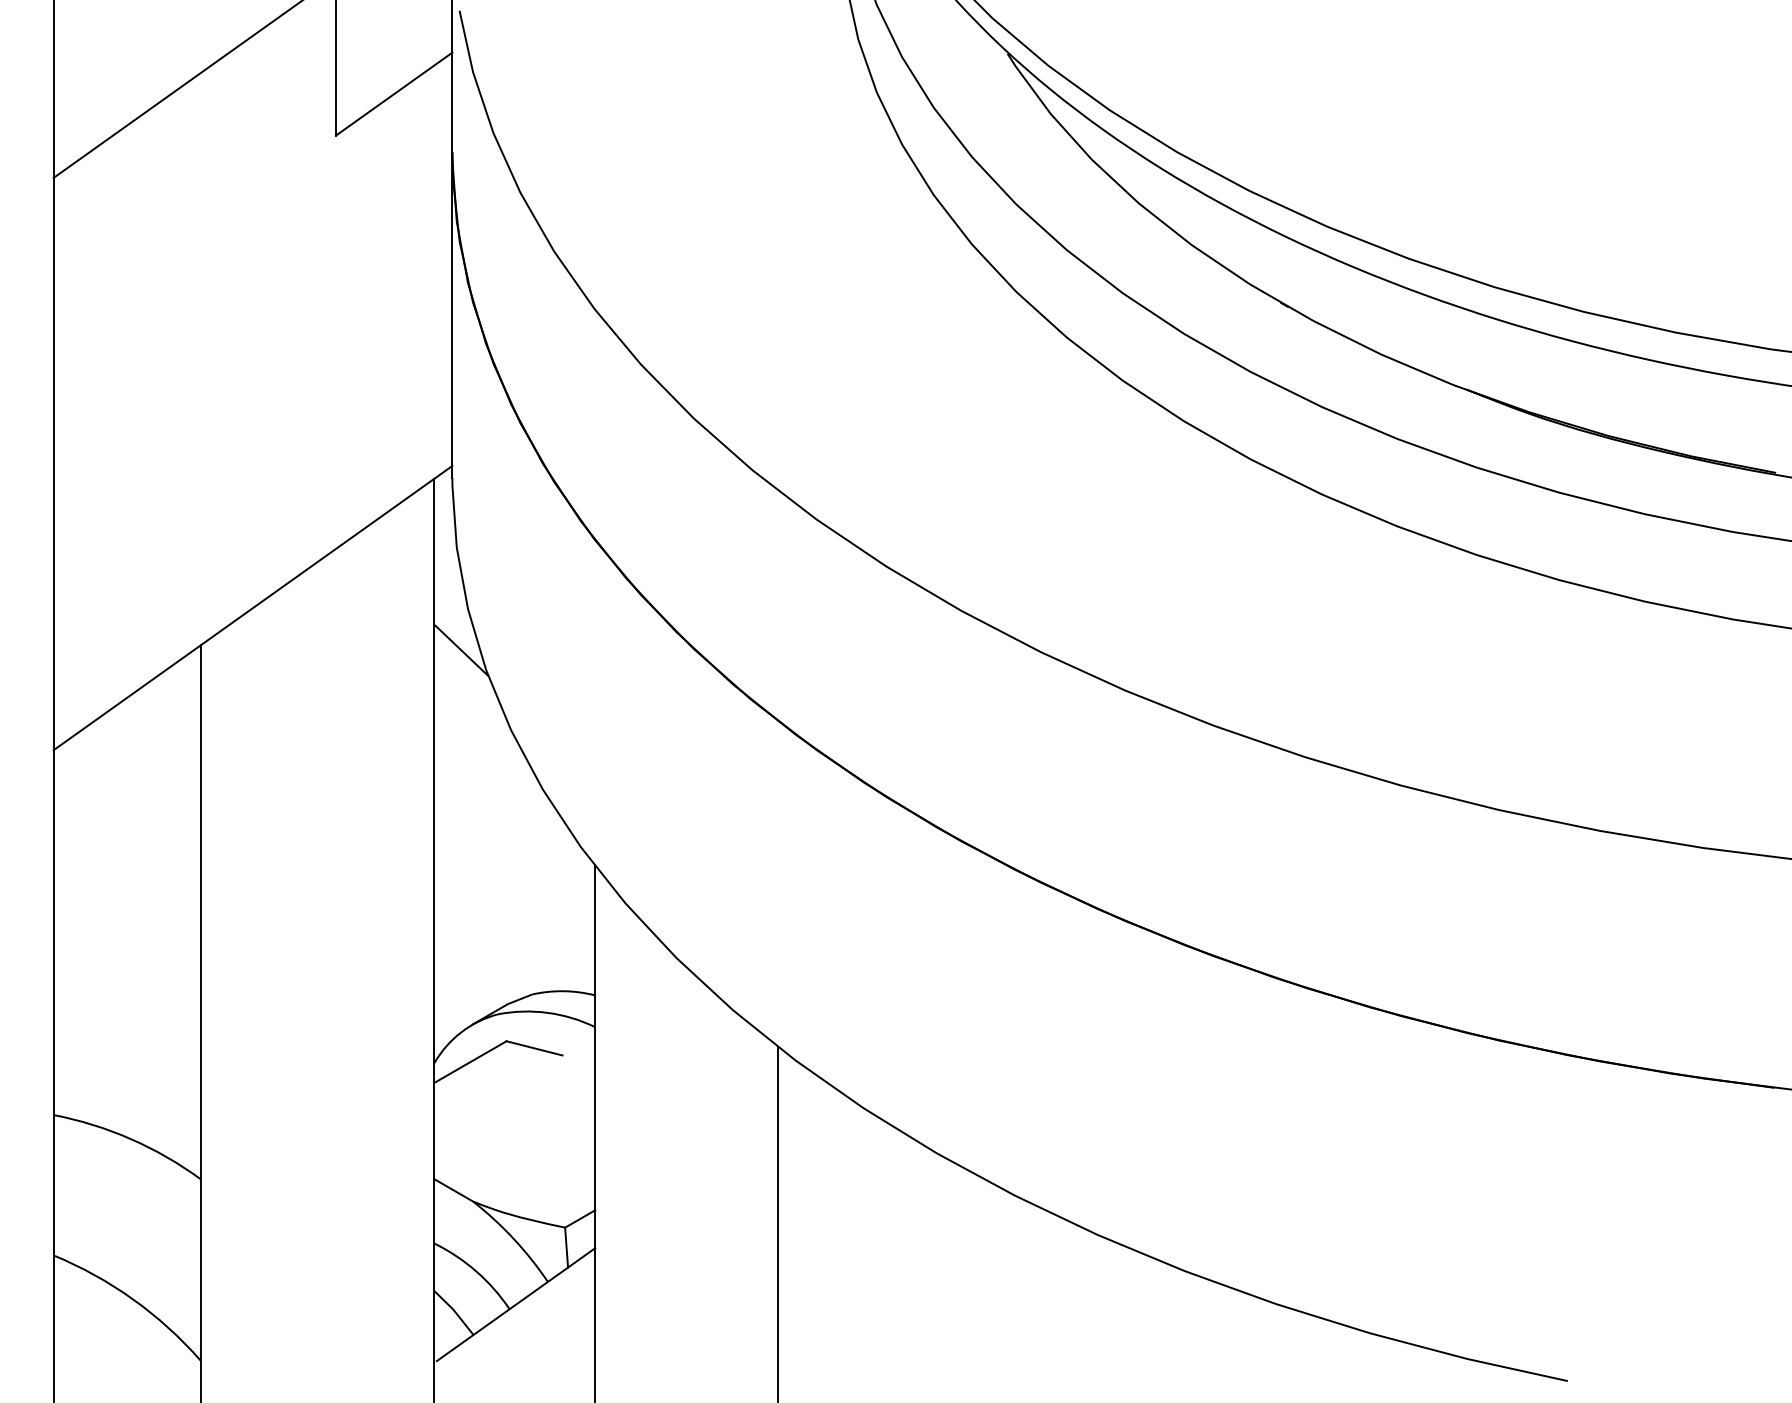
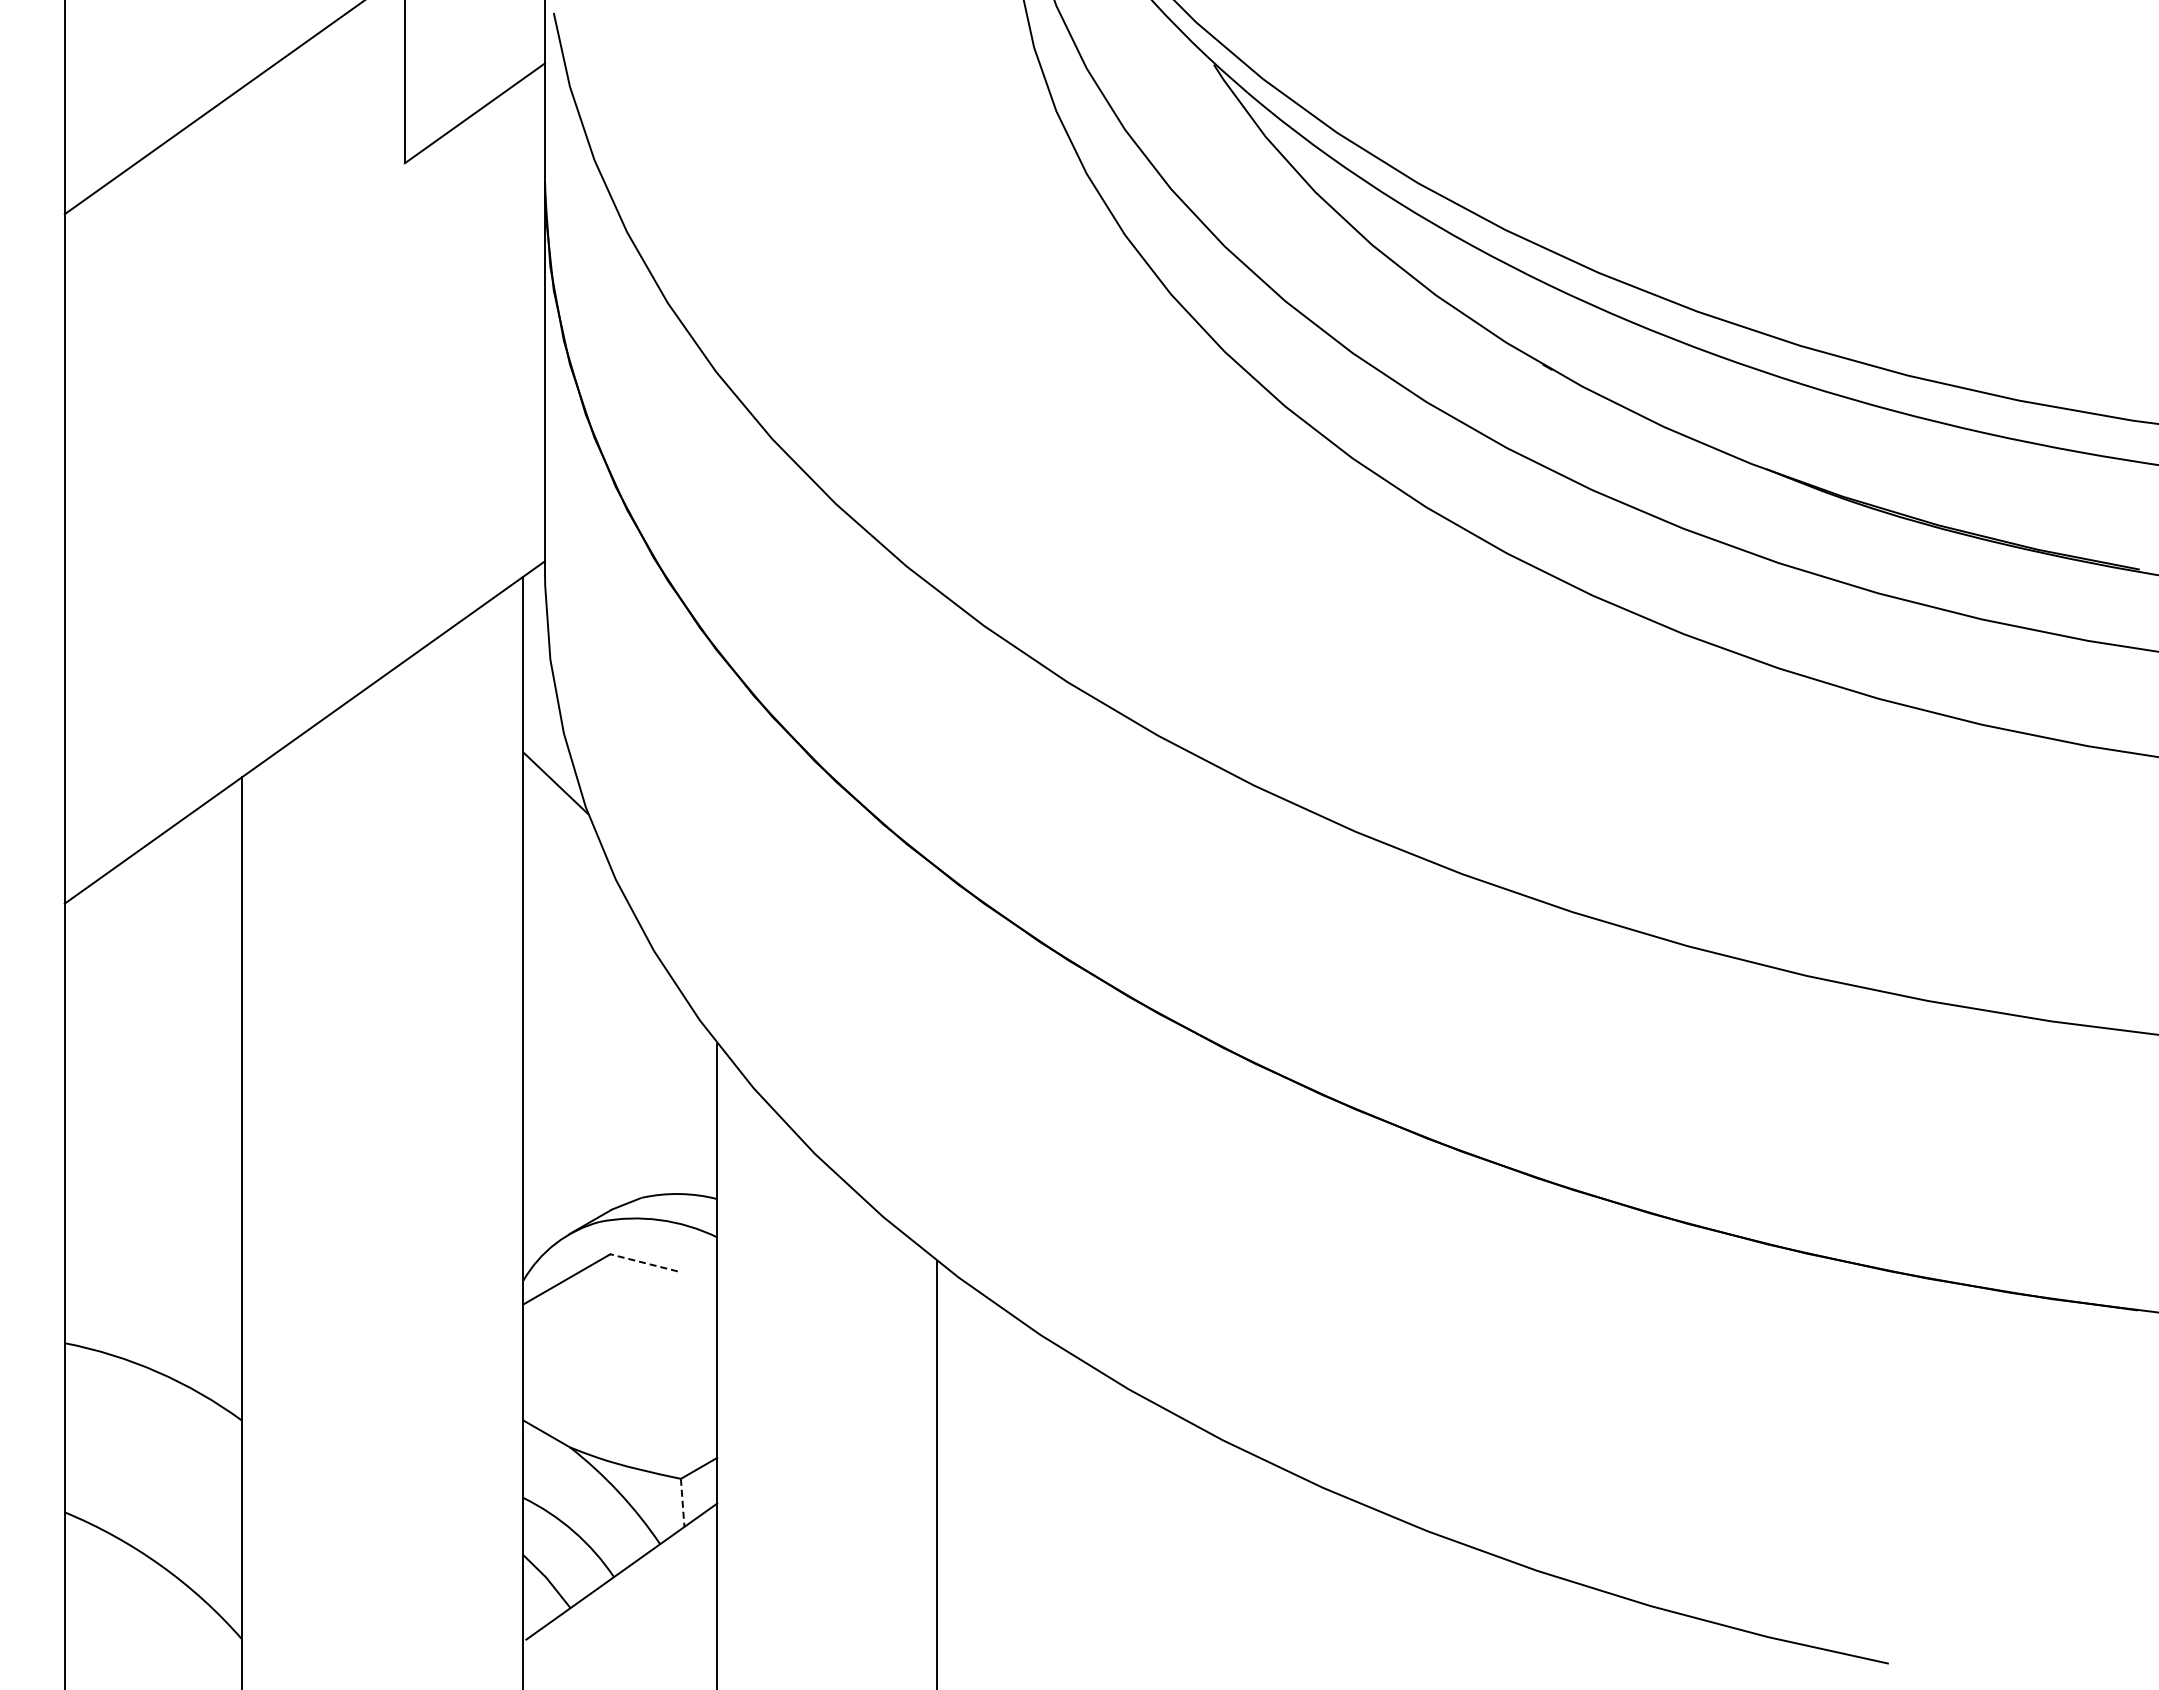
line: (534, 1048) -> (644, 1262), solid -> dashed
line: (566, 1248) -> (682, 1503), solid -> dashed

